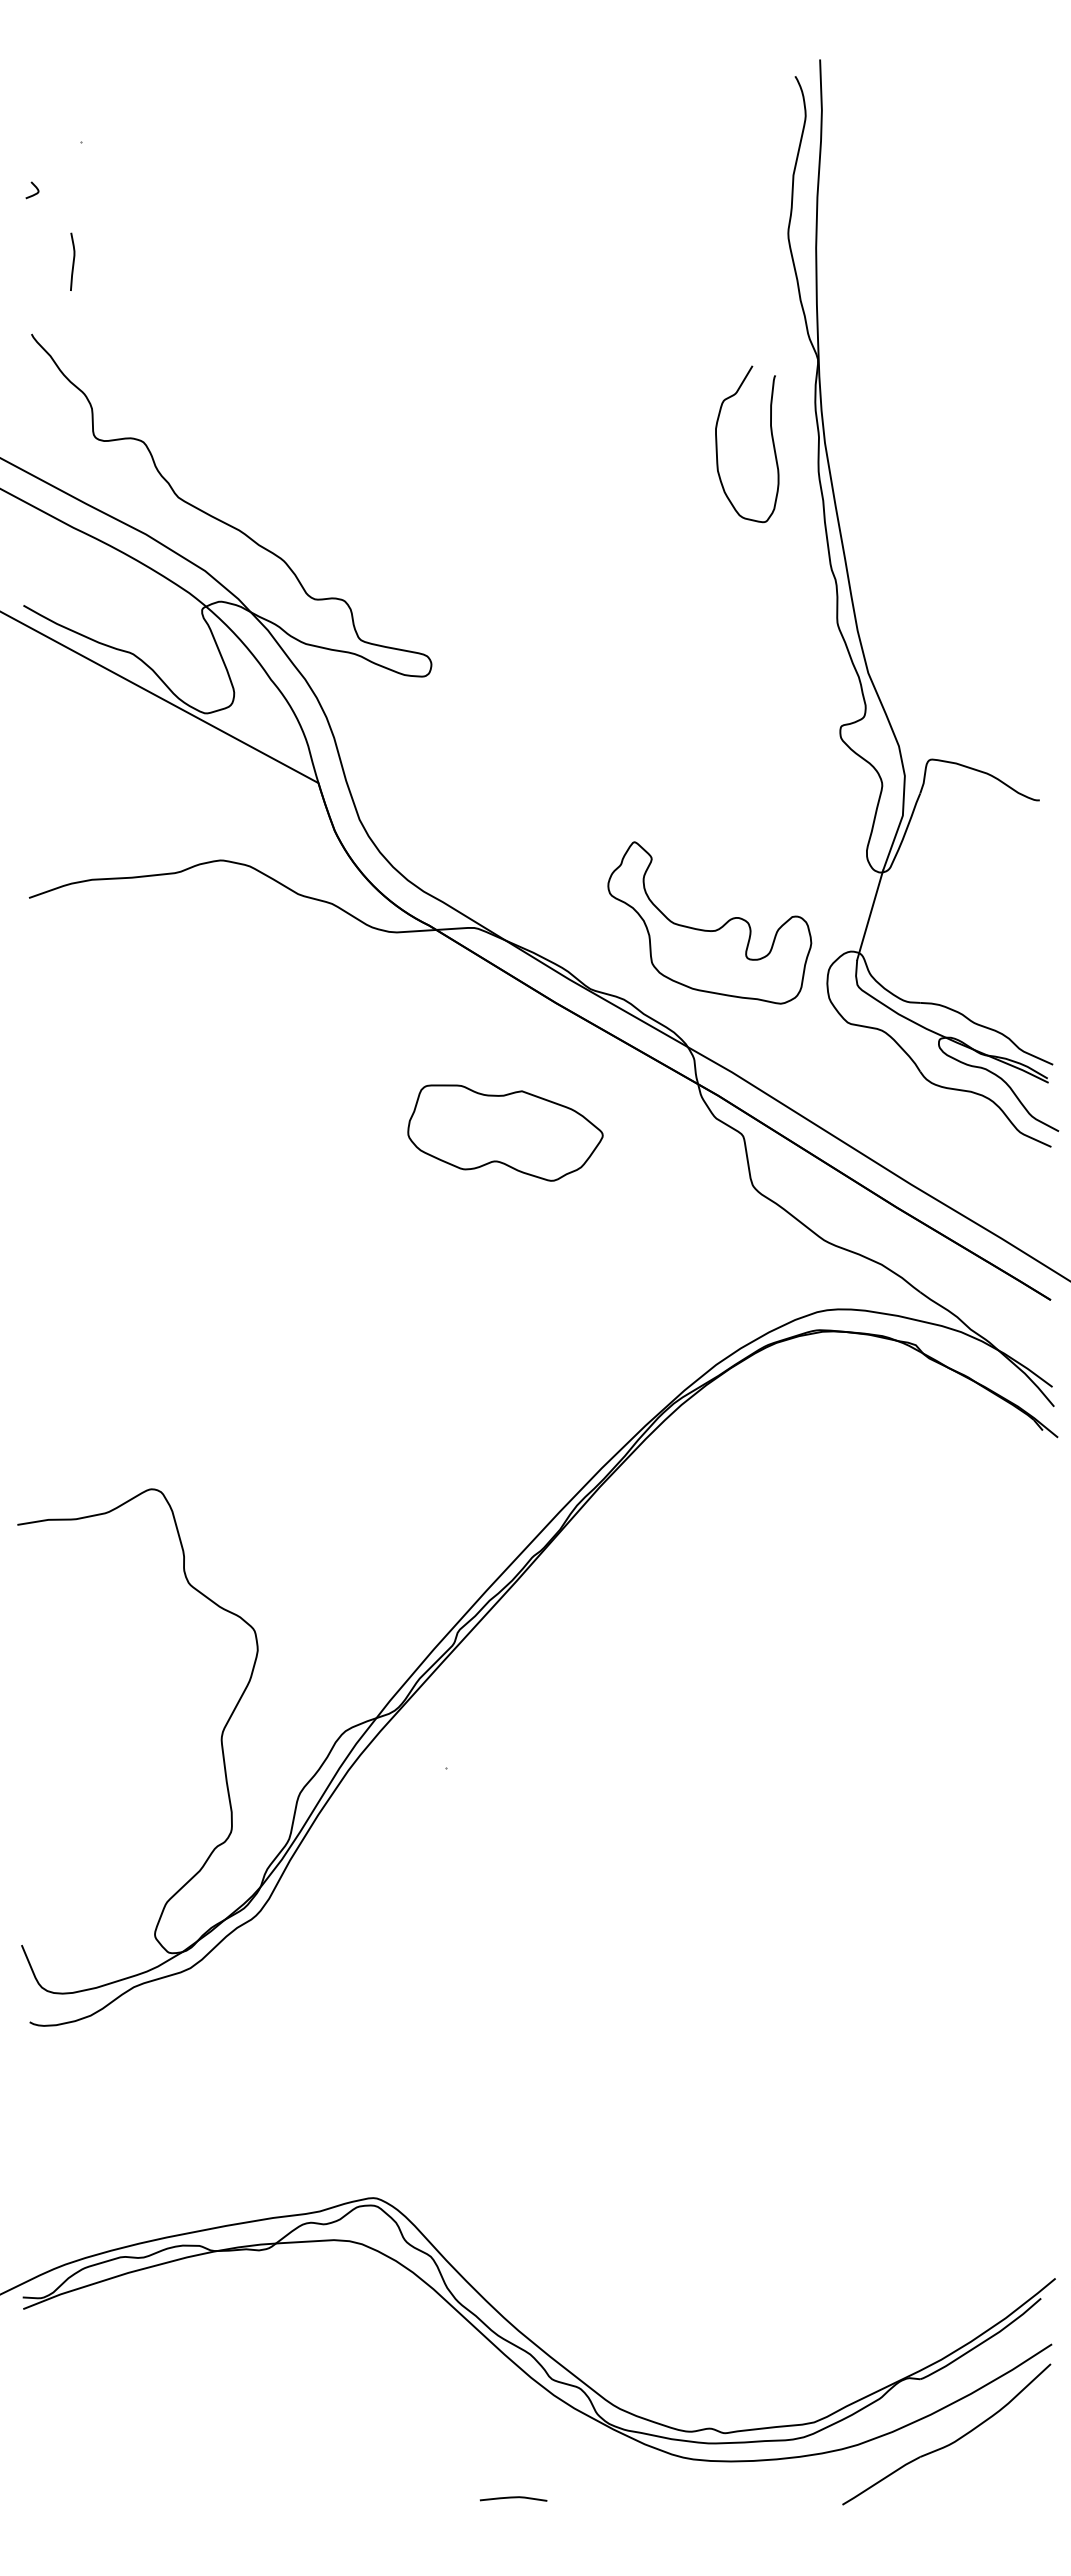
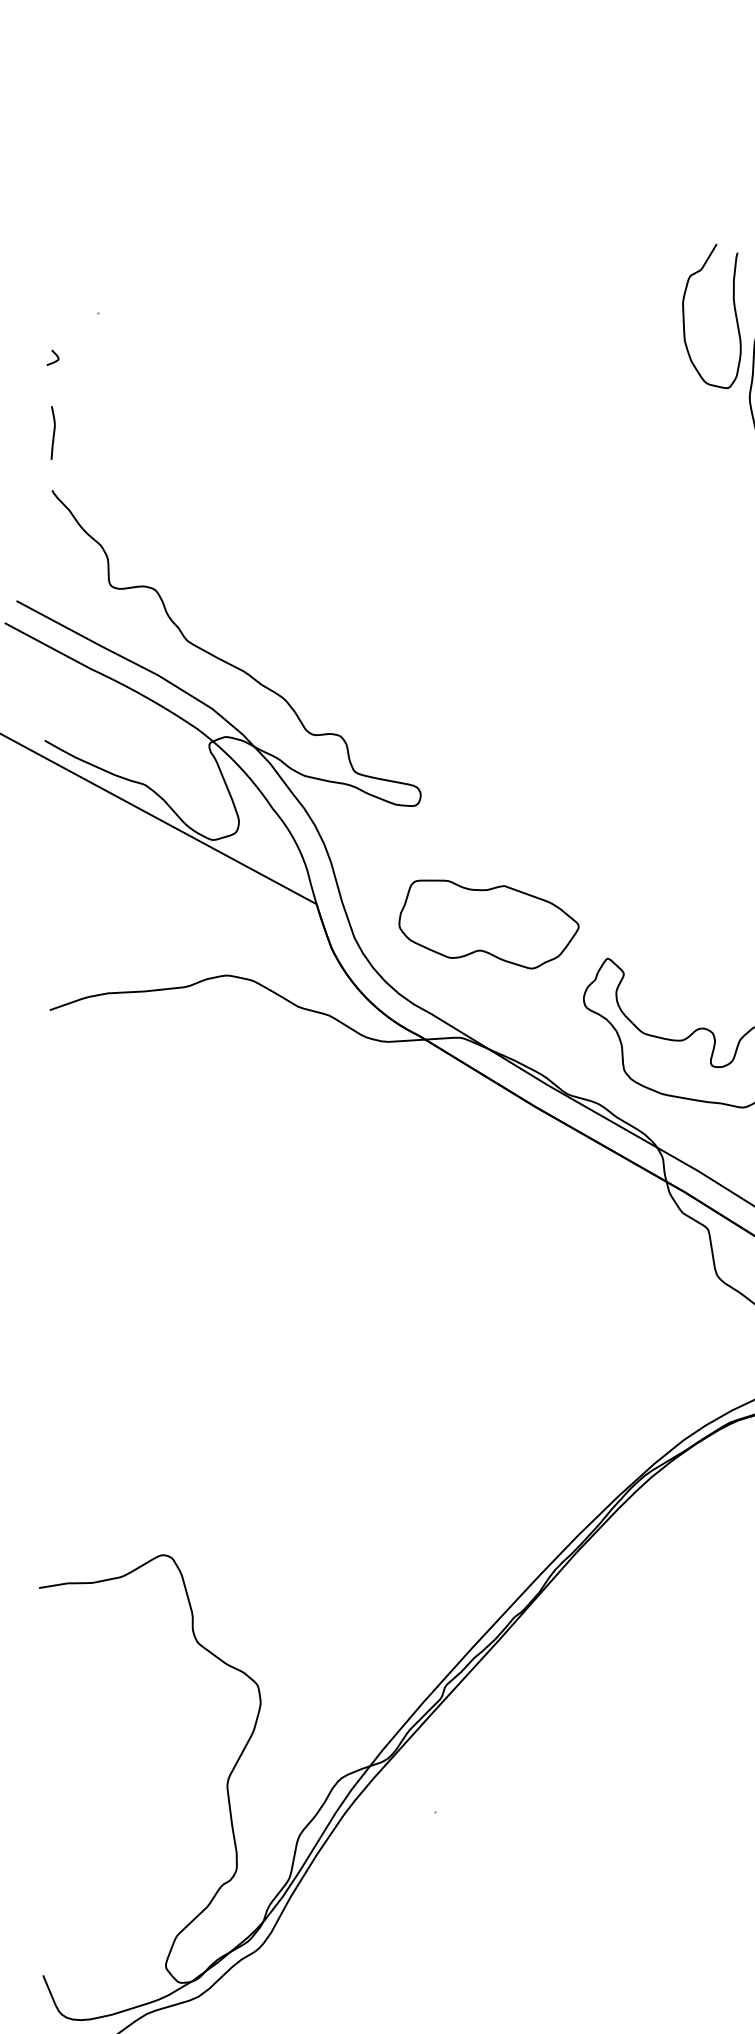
curve: (72, 261) -> (53, 432), moved
curve: (771, 438) -> (734, 310), moved
part: (505, 1132) -> (489, 923), moved

